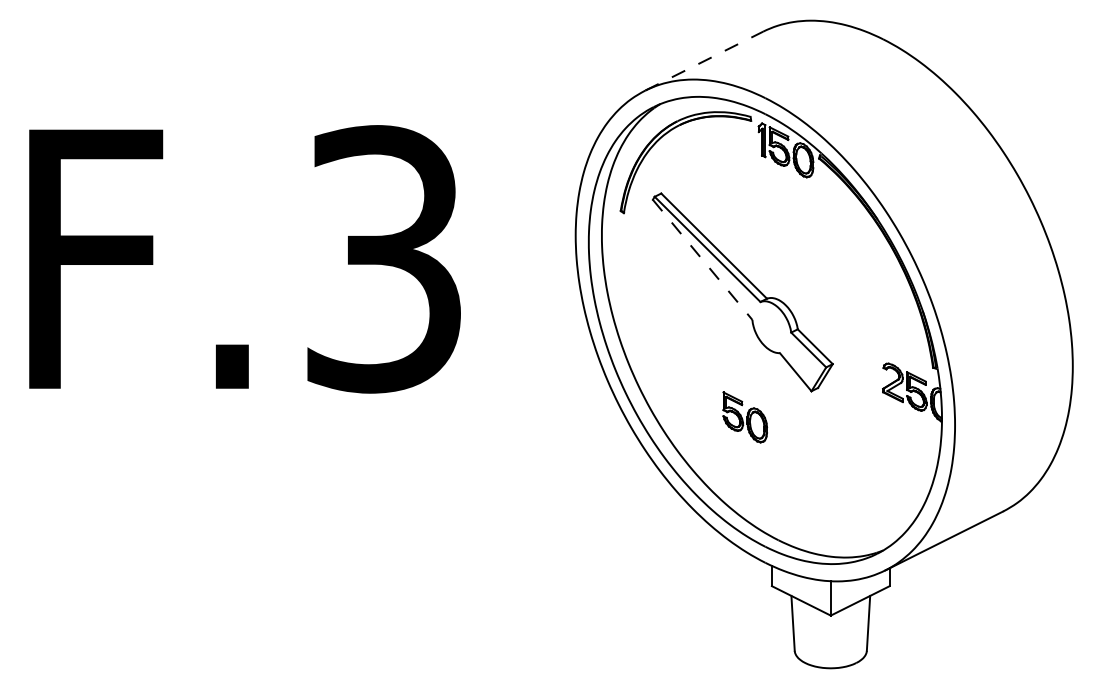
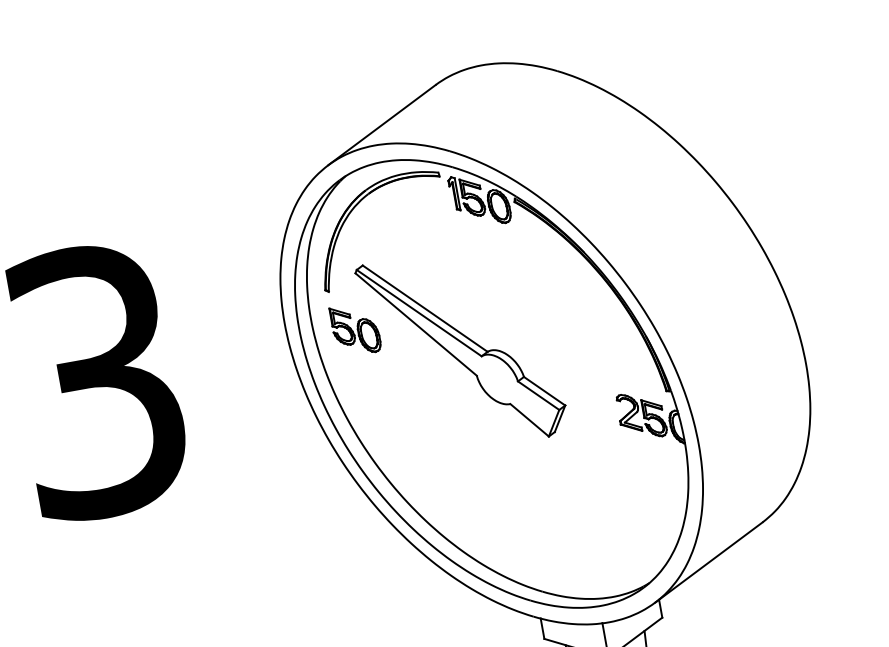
line: (704, 61) -> (382, 125), dashed -> solid
line: (702, 260) -> (416, 325), dashed -> solid
part: (745, 417) -> (355, 329), moved

